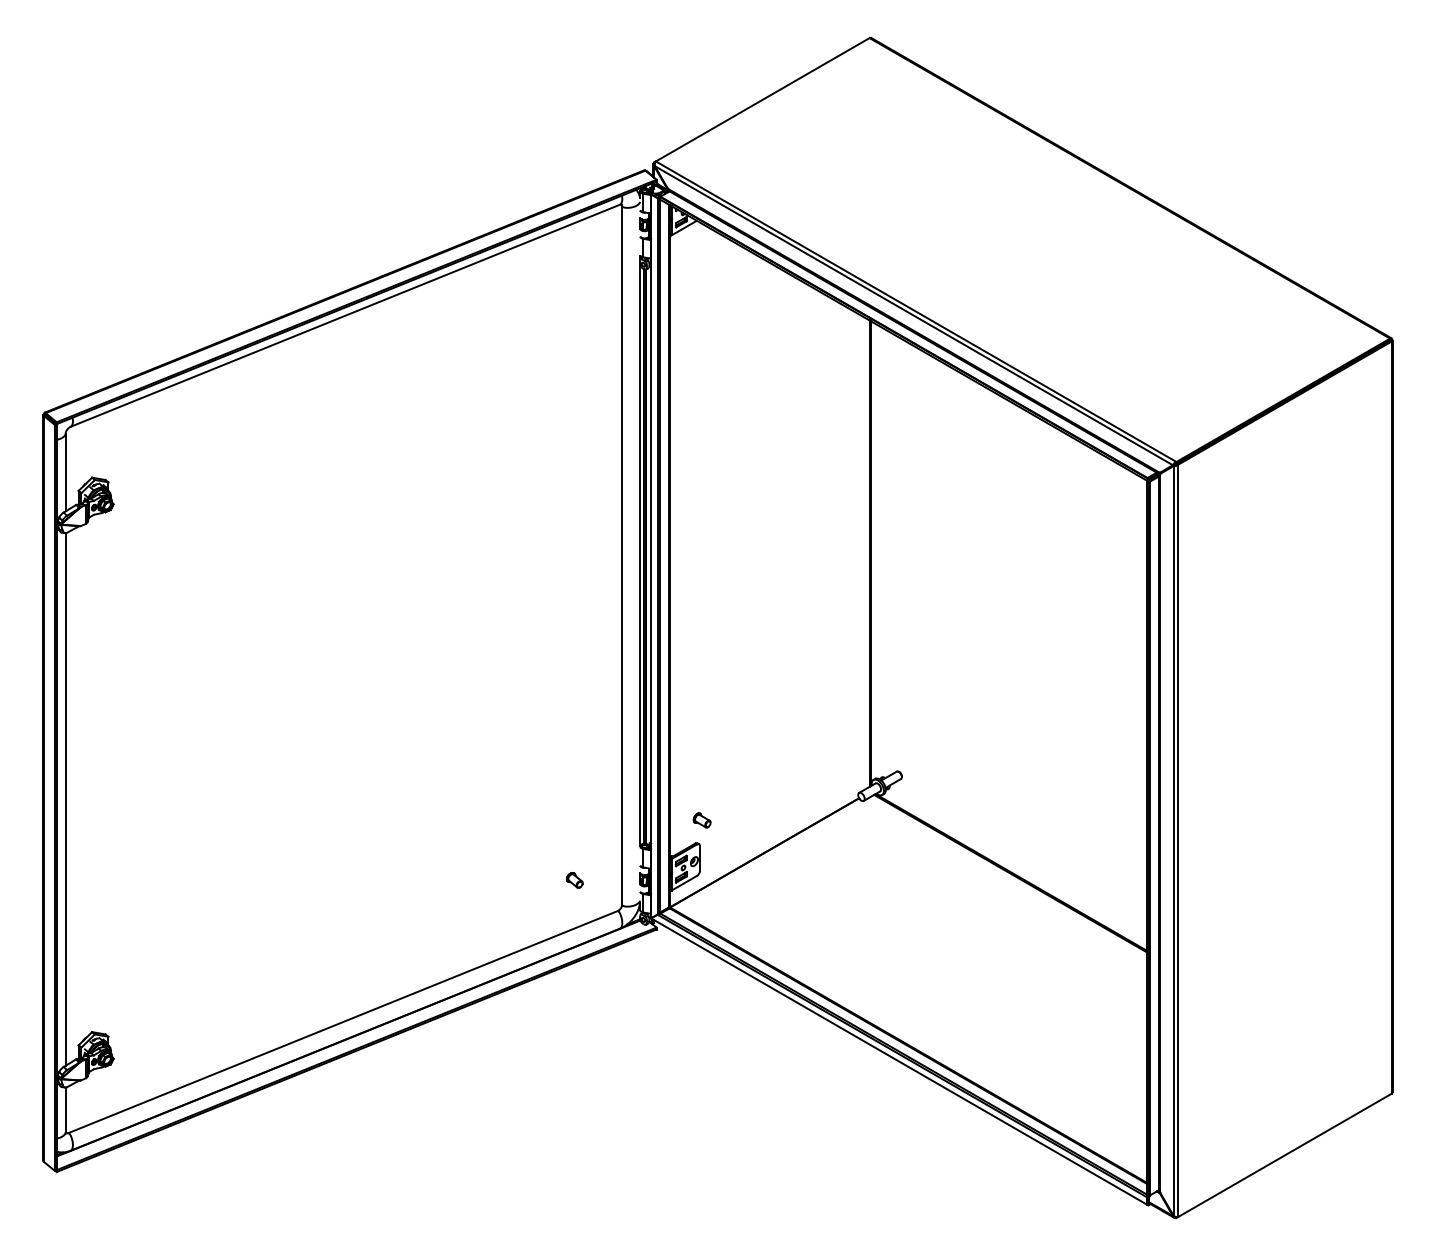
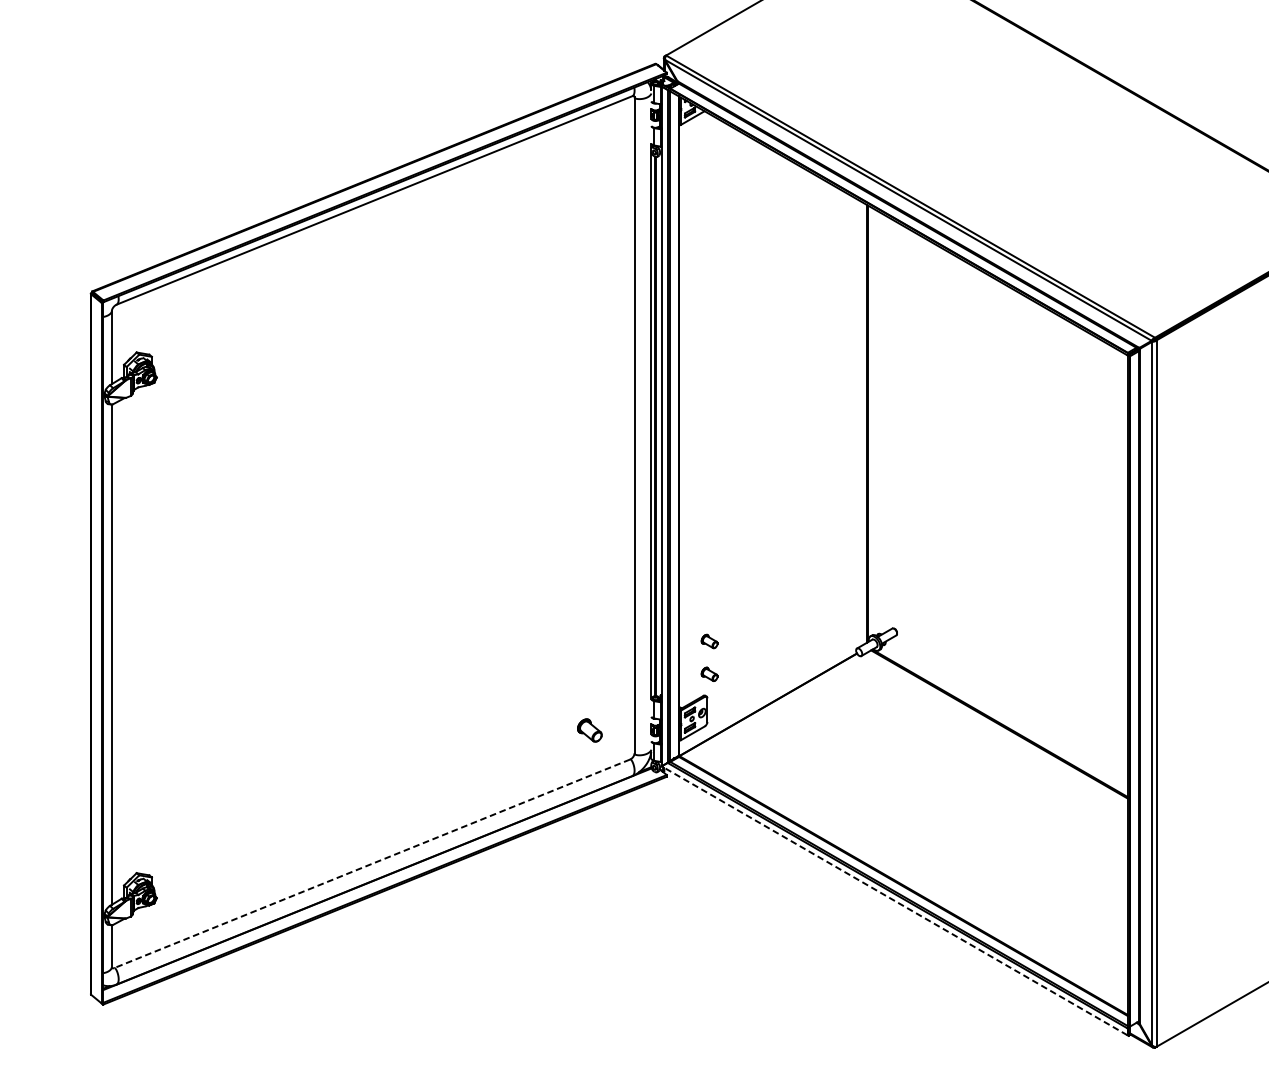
part: (701, 785) -> (708, 641), added
part: (574, 880) -> (589, 730), size x1.6
line: (342, 1022) -> (371, 864), solid -> dashed
line: (898, 1061) -> (893, 900), solid -> dashed

